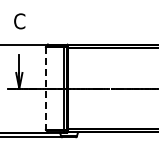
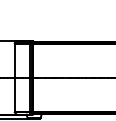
line: (45, 89) -> (14, 78), dashed -> solid

